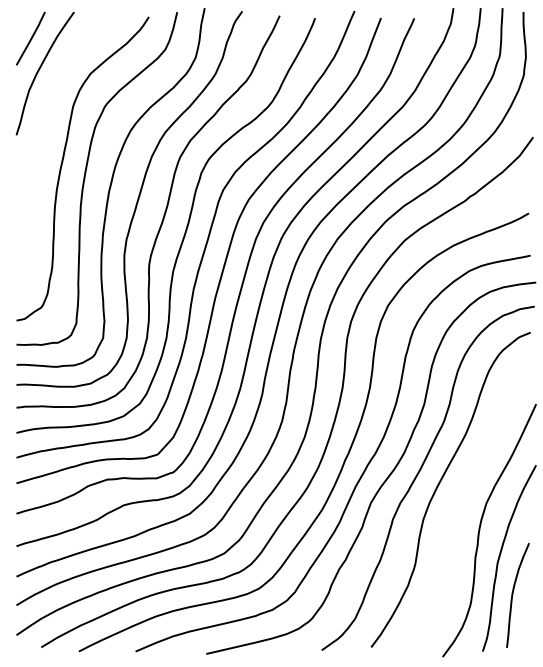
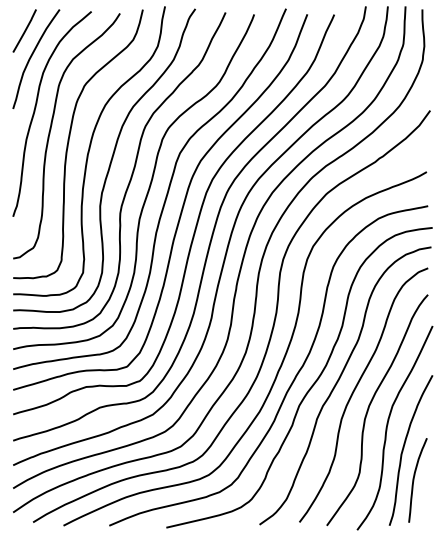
curve: (44, 136) -> (35, 109), added
curve: (458, 504) -> (369, 407), added

